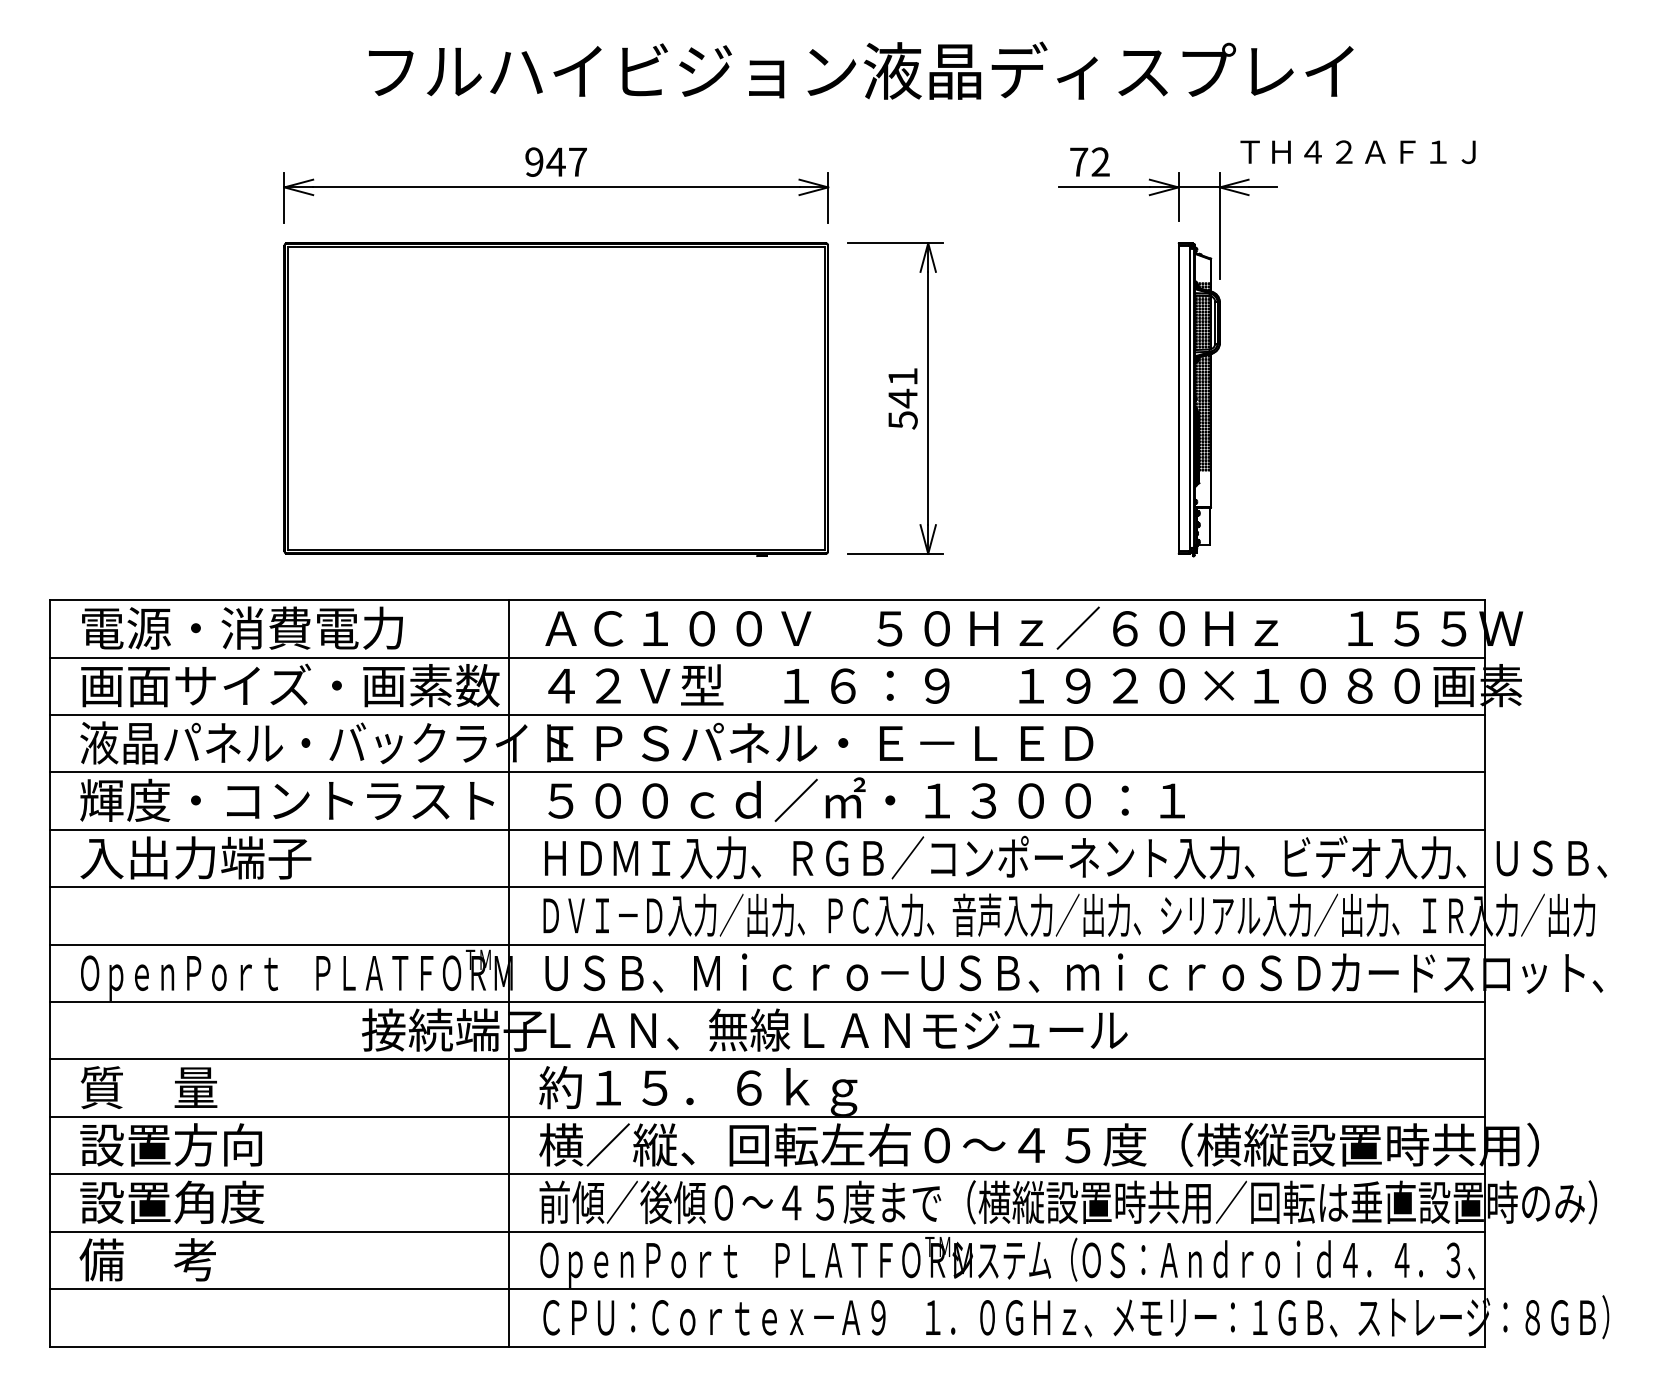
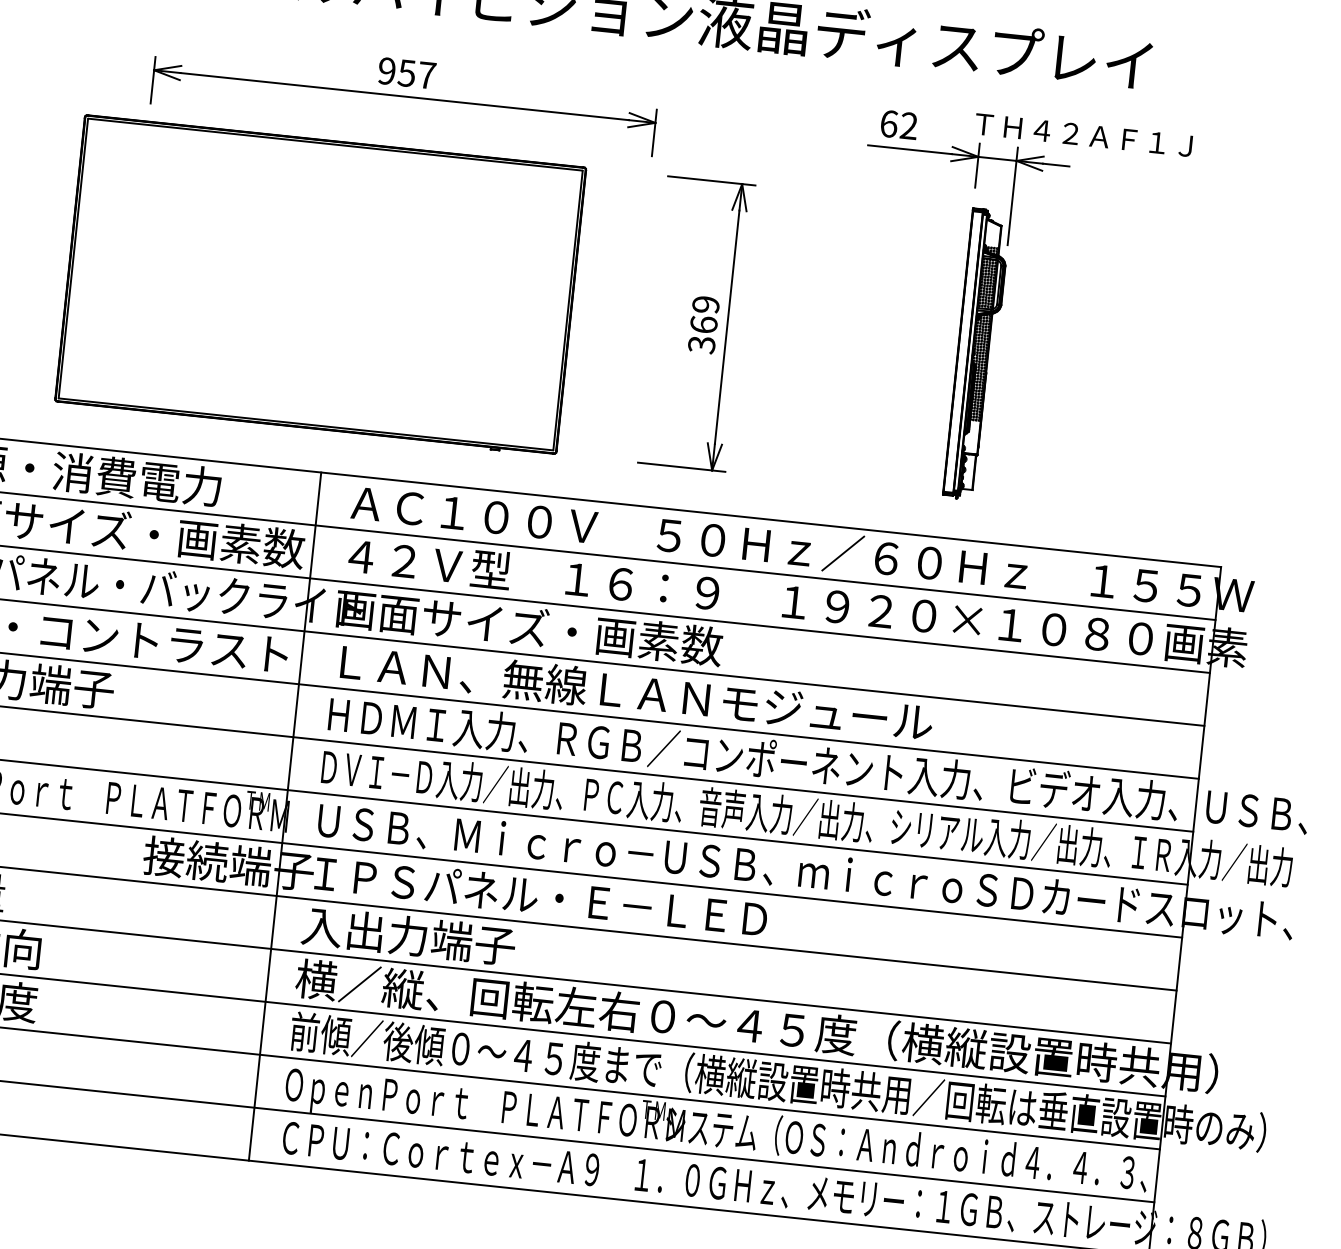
text: (1357, 151) -> (1083, 134), moved
text: (555, 161) -> (406, 72), 947 -> 957
text: (1079, 161) -> (889, 123), 72 -> 62
text: (902, 398) -> (703, 324), 541 -> 369
part: (555, 399) -> (319, 285), moved
text: (816, 742) -> (590, 633), ＩＰＳパネル・Ｅ－ＬＥＤ -> 画面サイズ・画素数
text: (870, 799) -> (635, 691), ５００ｃｄ／㎡・１３００：１ -> ＬＡＮ、無線ＬＡＮモジュール
text: (837, 1029) -> (582, 900), ＬＡＮ、無線ＬＡＮモジュール -> ＩＰＳパネル・Ｅ－ＬＥＤ
text: (698, 1090) -> (448, 942), 約１５．６ｋｇ -> 入出力端子

